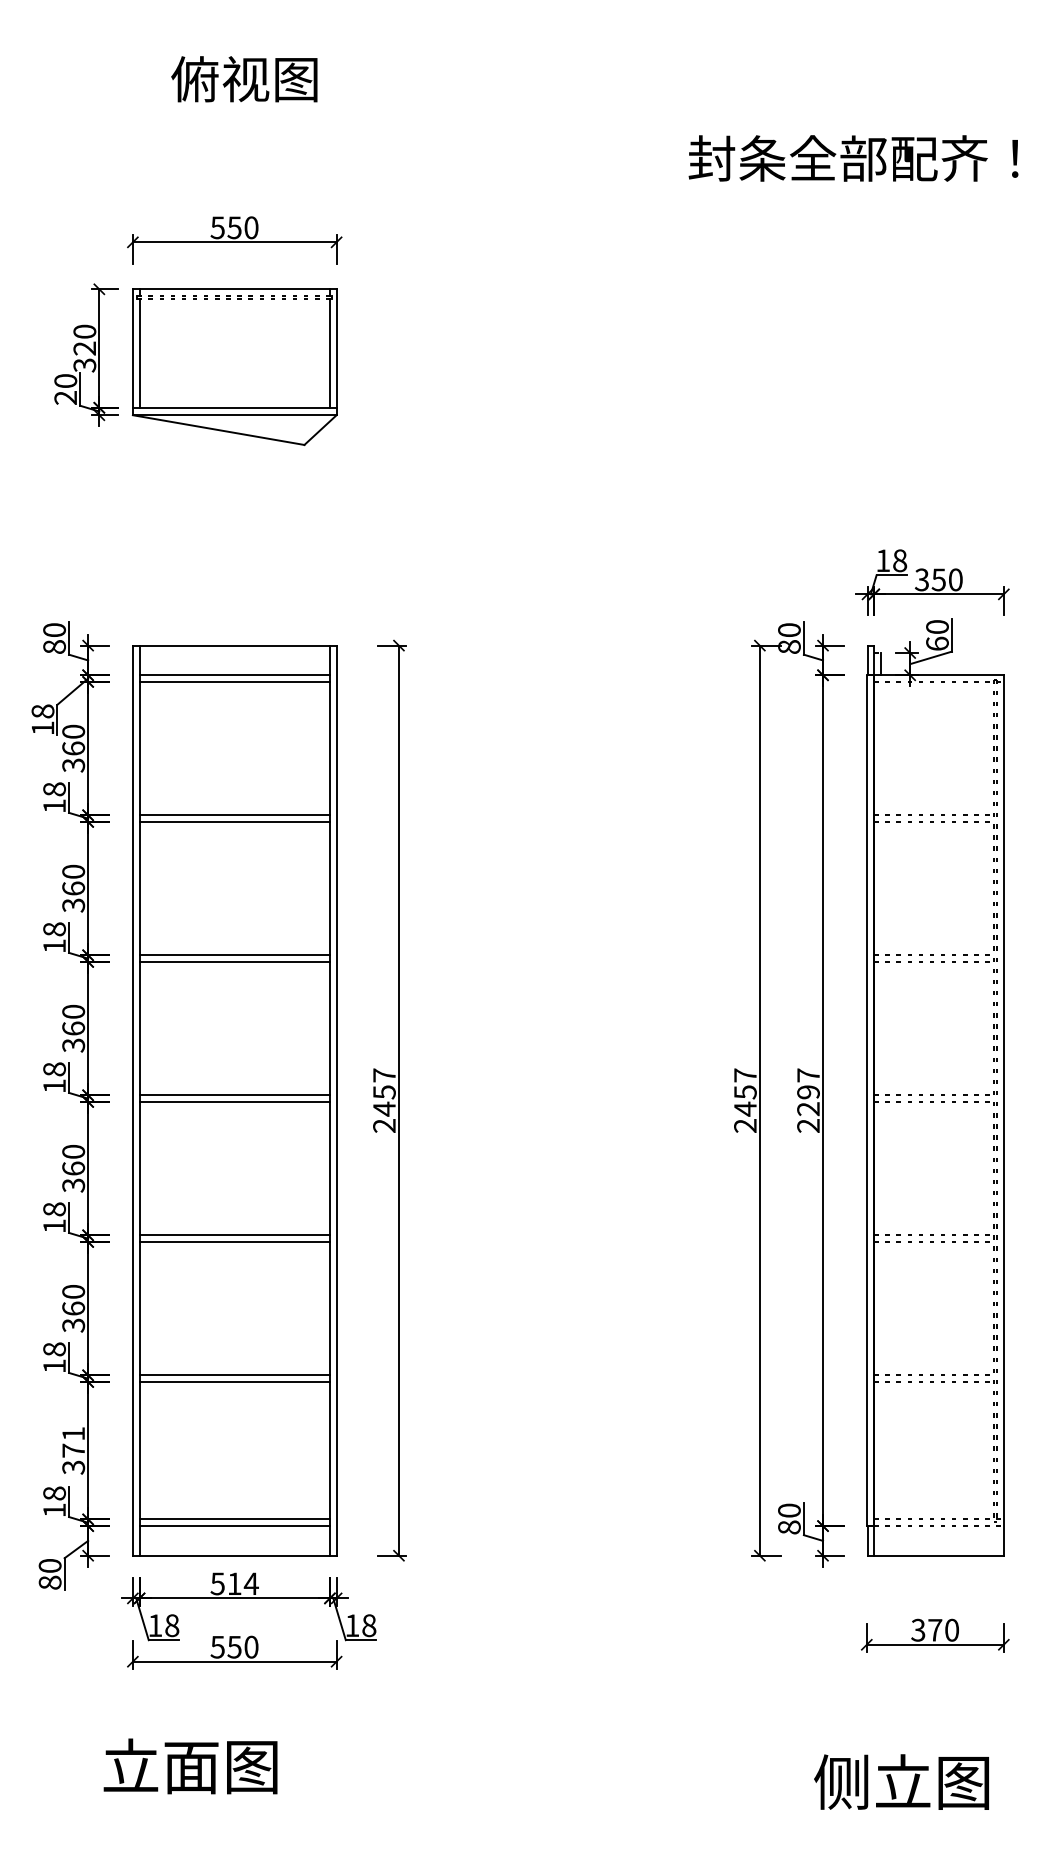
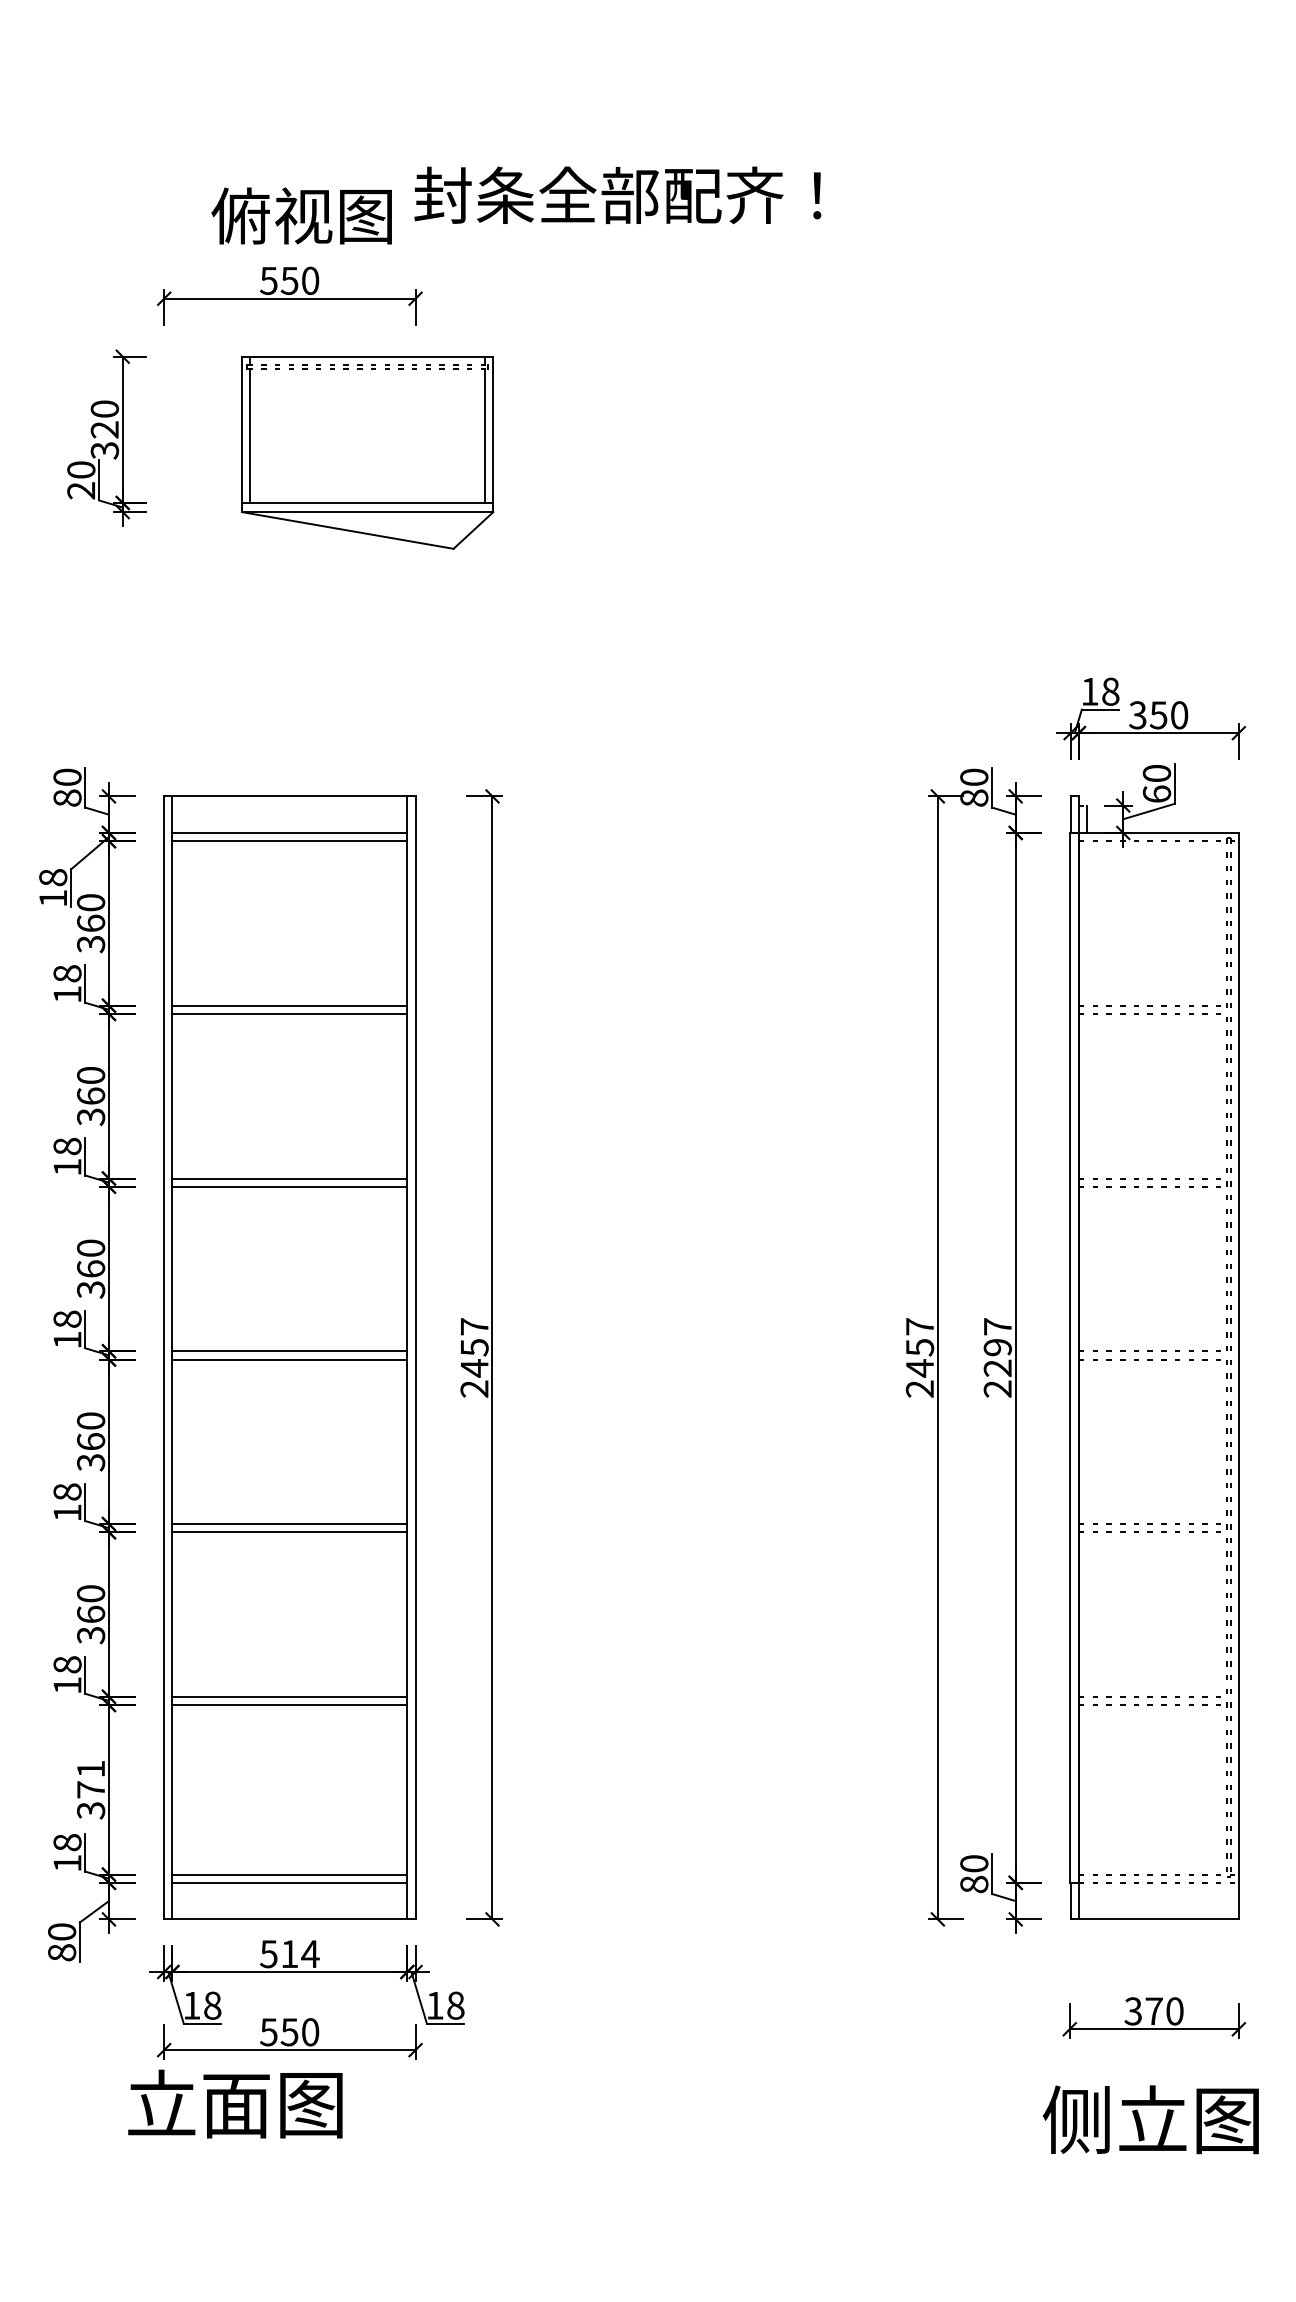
text: (244, 79) -> (301, 216), moved
text: (853, 158) -> (617, 195), moved
part: (234, 366) -> (367, 451), moved
text: (190, 1766) -> (235, 2104), moved
text: (901, 1781) -> (1150, 2118), moved

